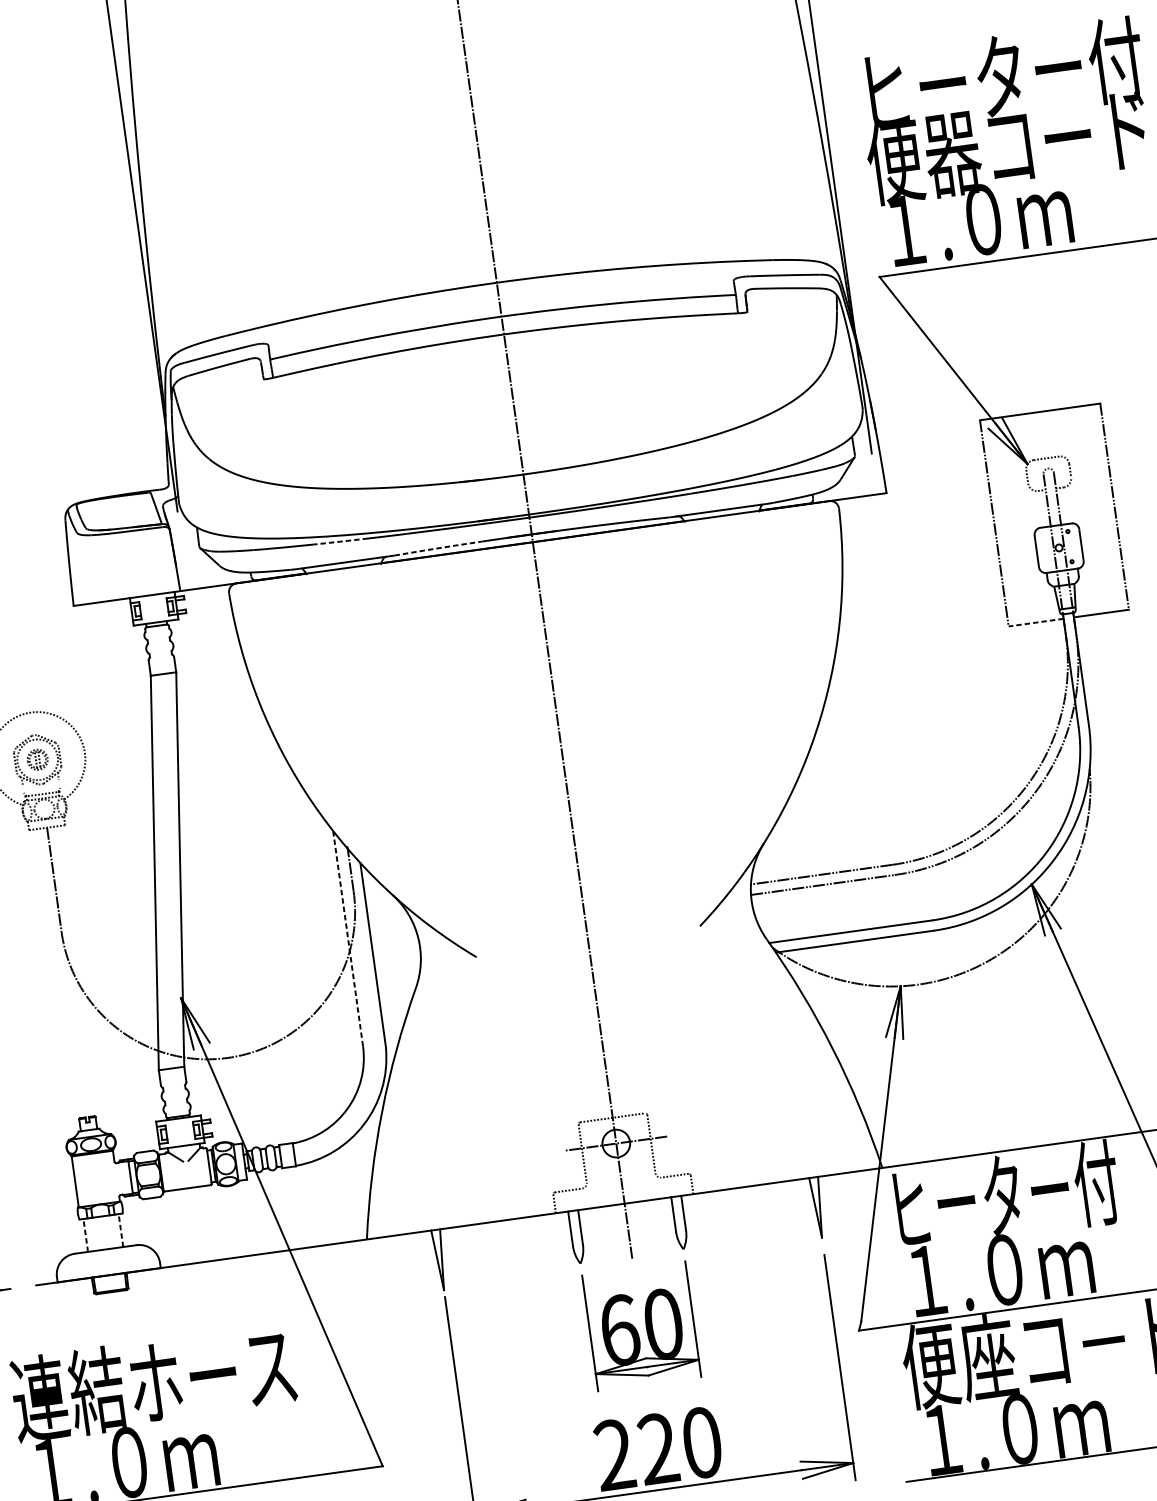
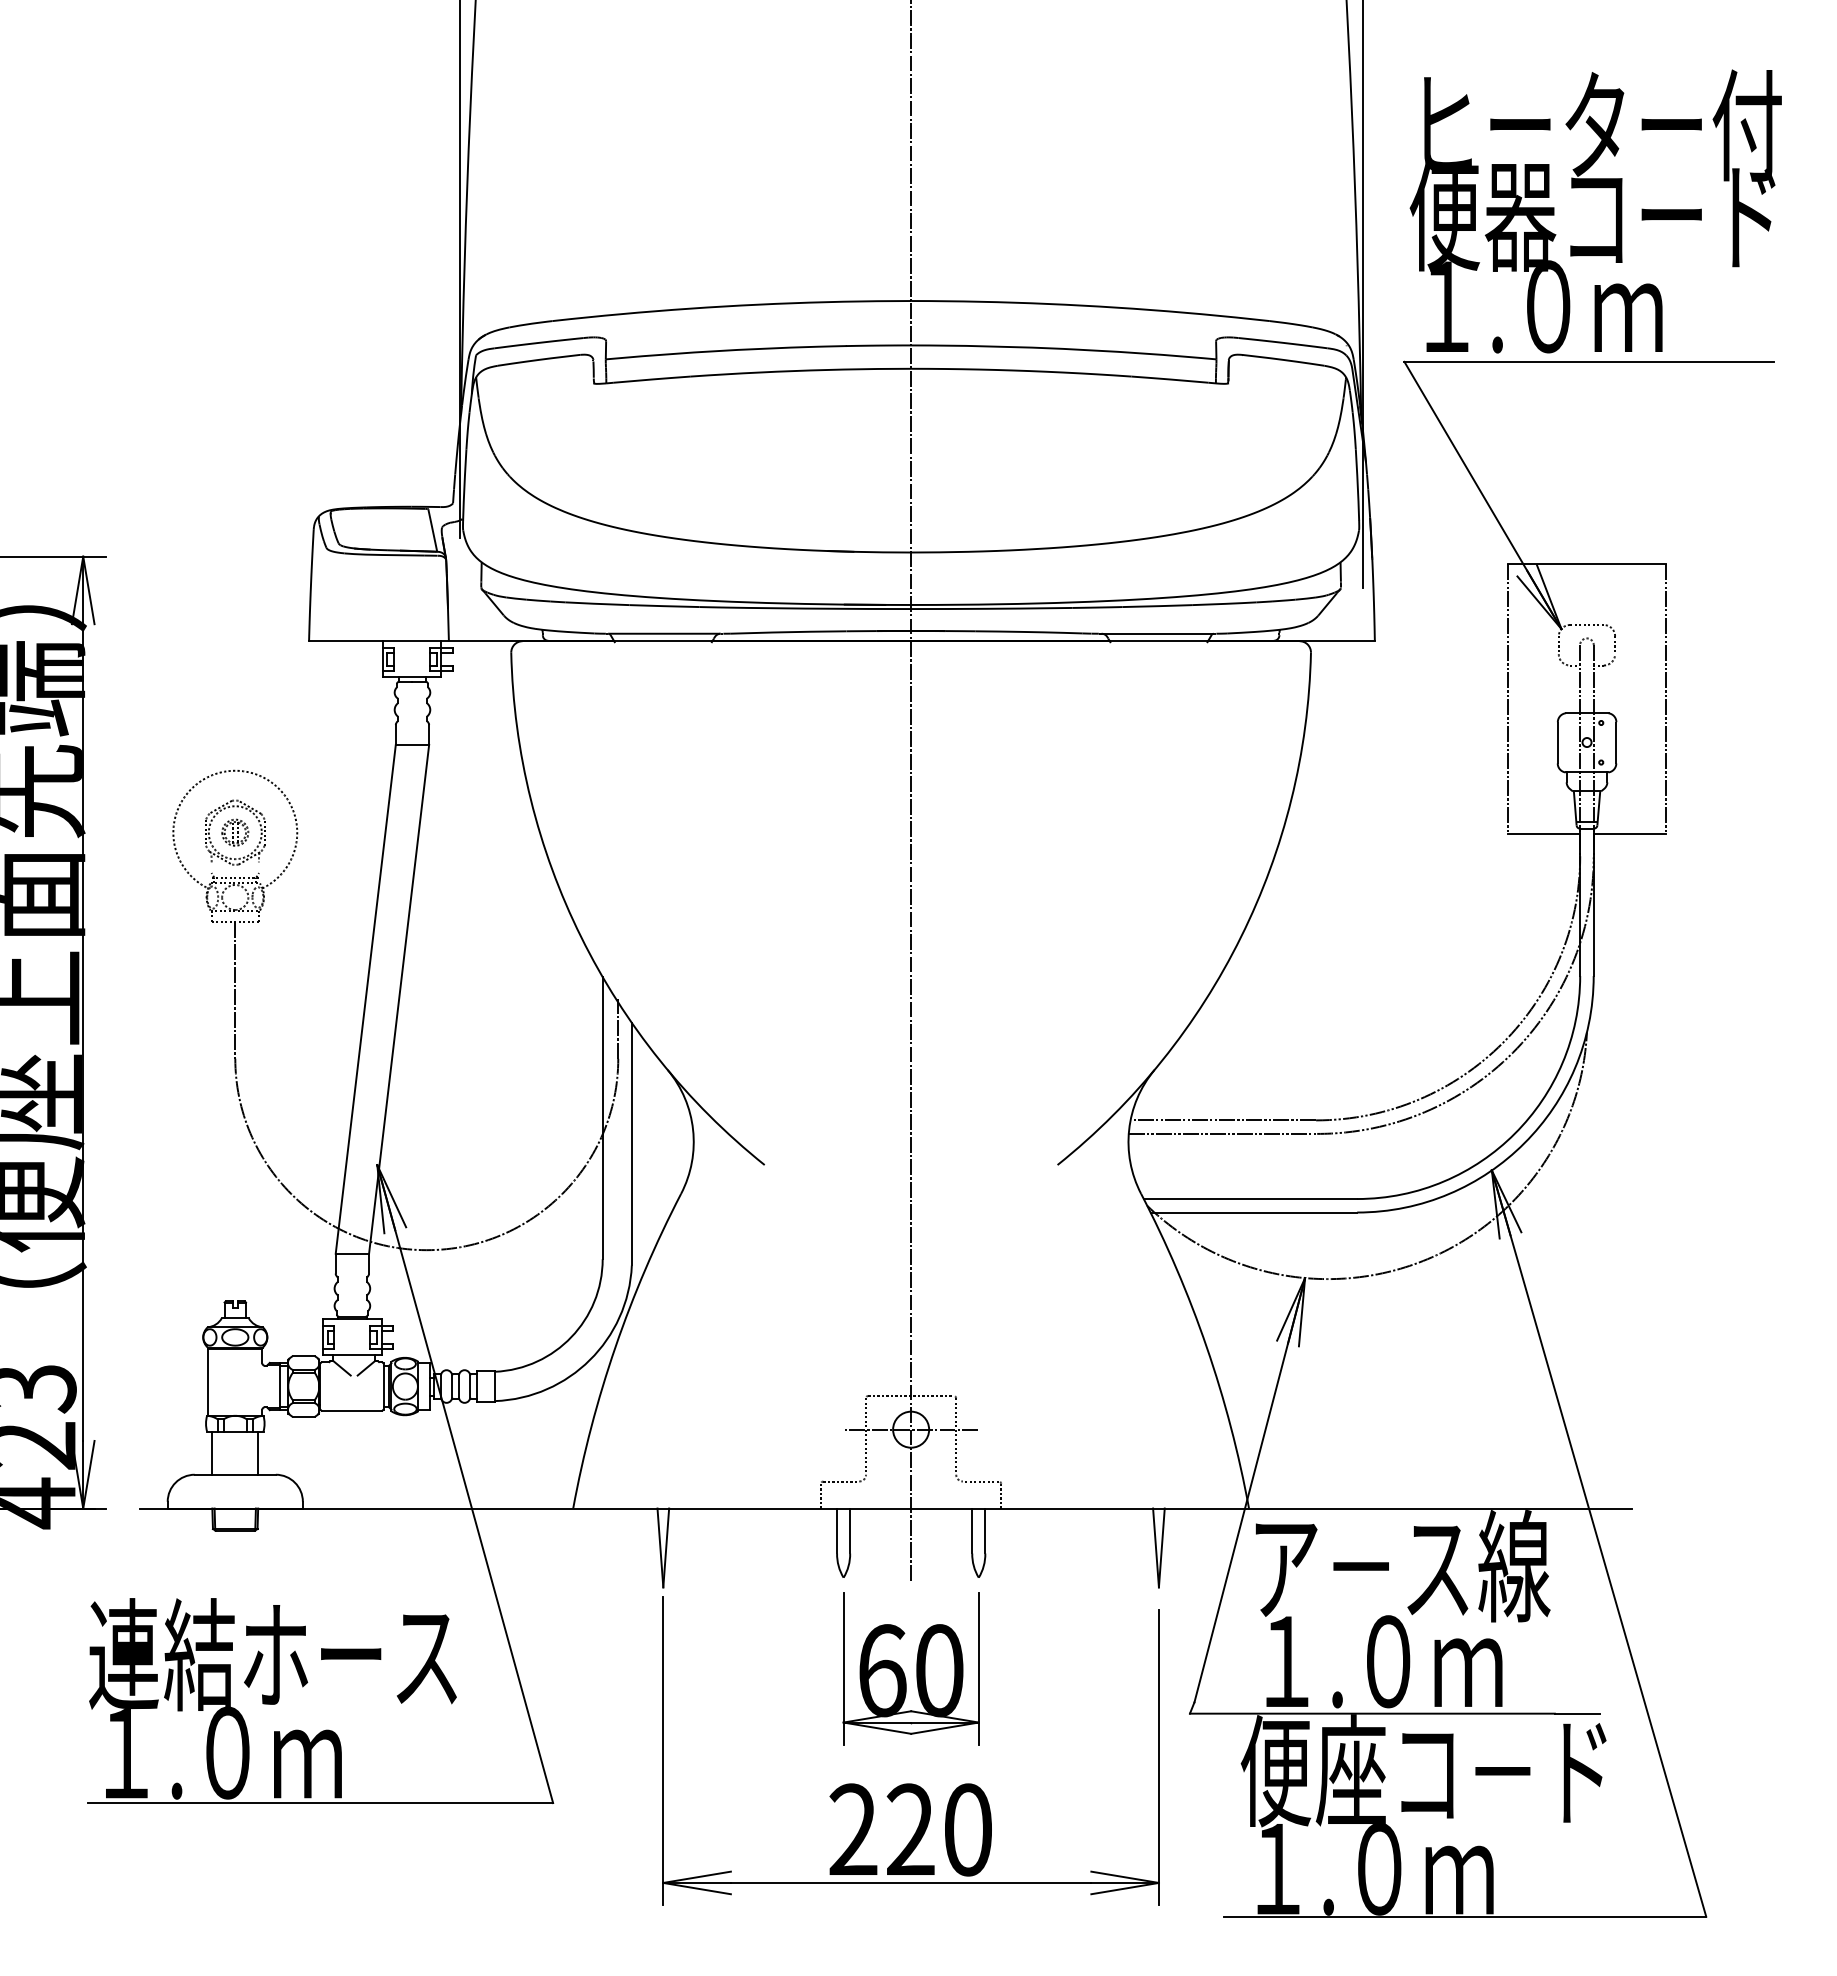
line: (341, 541) -> (664, 606), dashed -> solid
line: (438, 548) -> (788, 632), dashed -> solid
line: (1035, 622) -> (1543, 834), dashed -> solid
line: (347, 938) -> (602, 1117), dashed -> solid
text: (1005, 1195) -> (1402, 1566), ヒーター付 -> ア－ス線
line: (121, 1230) -> (258, 1453), dashed -> solid
line: (85, 1235) -> (212, 1453), dashed -> solid

